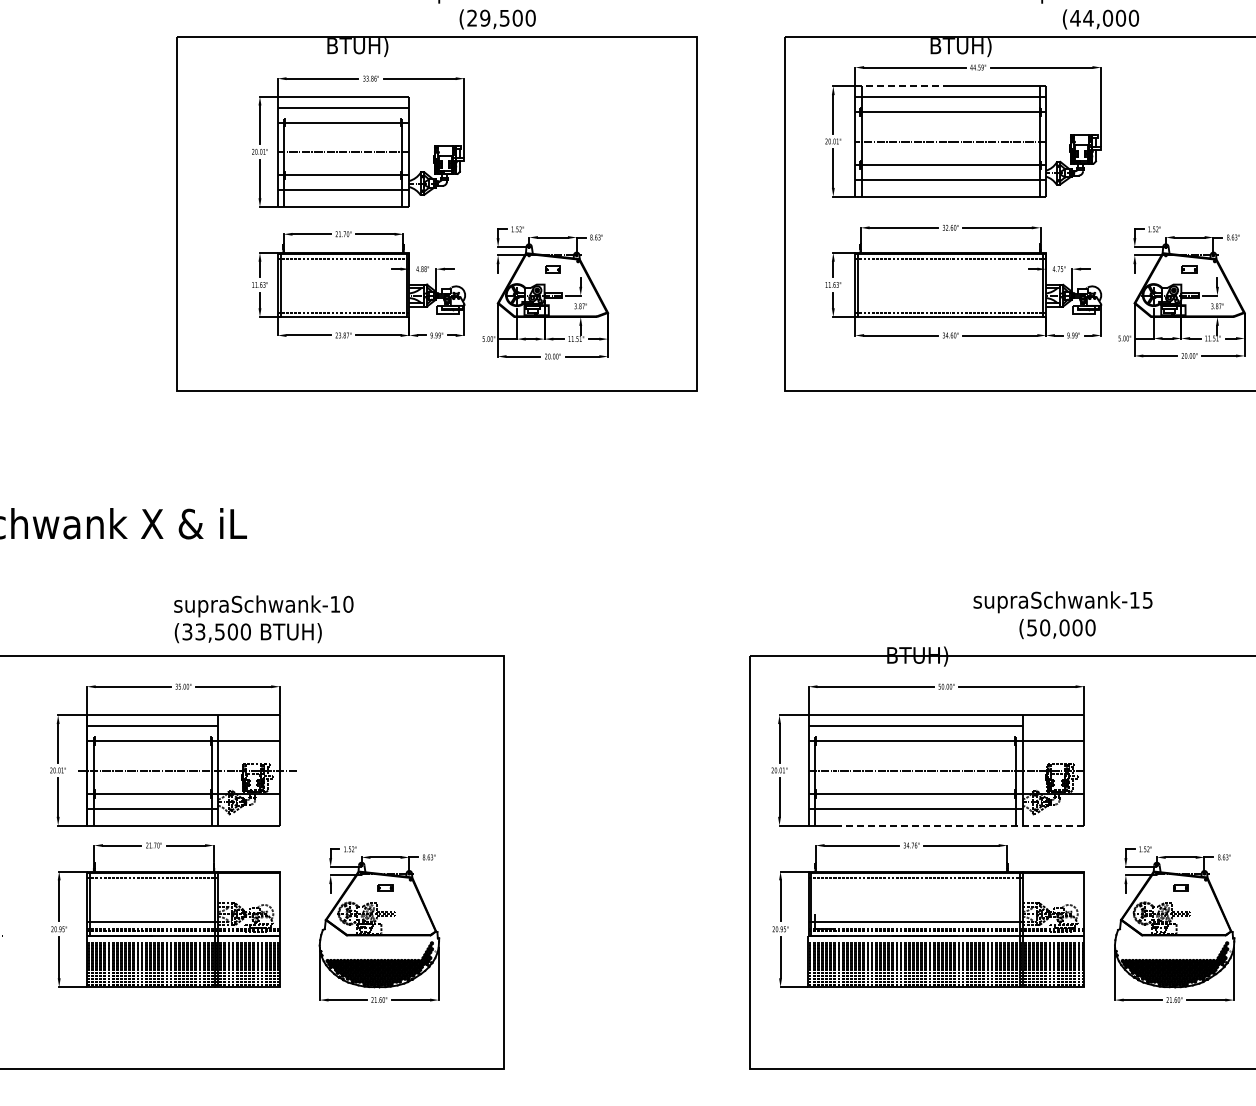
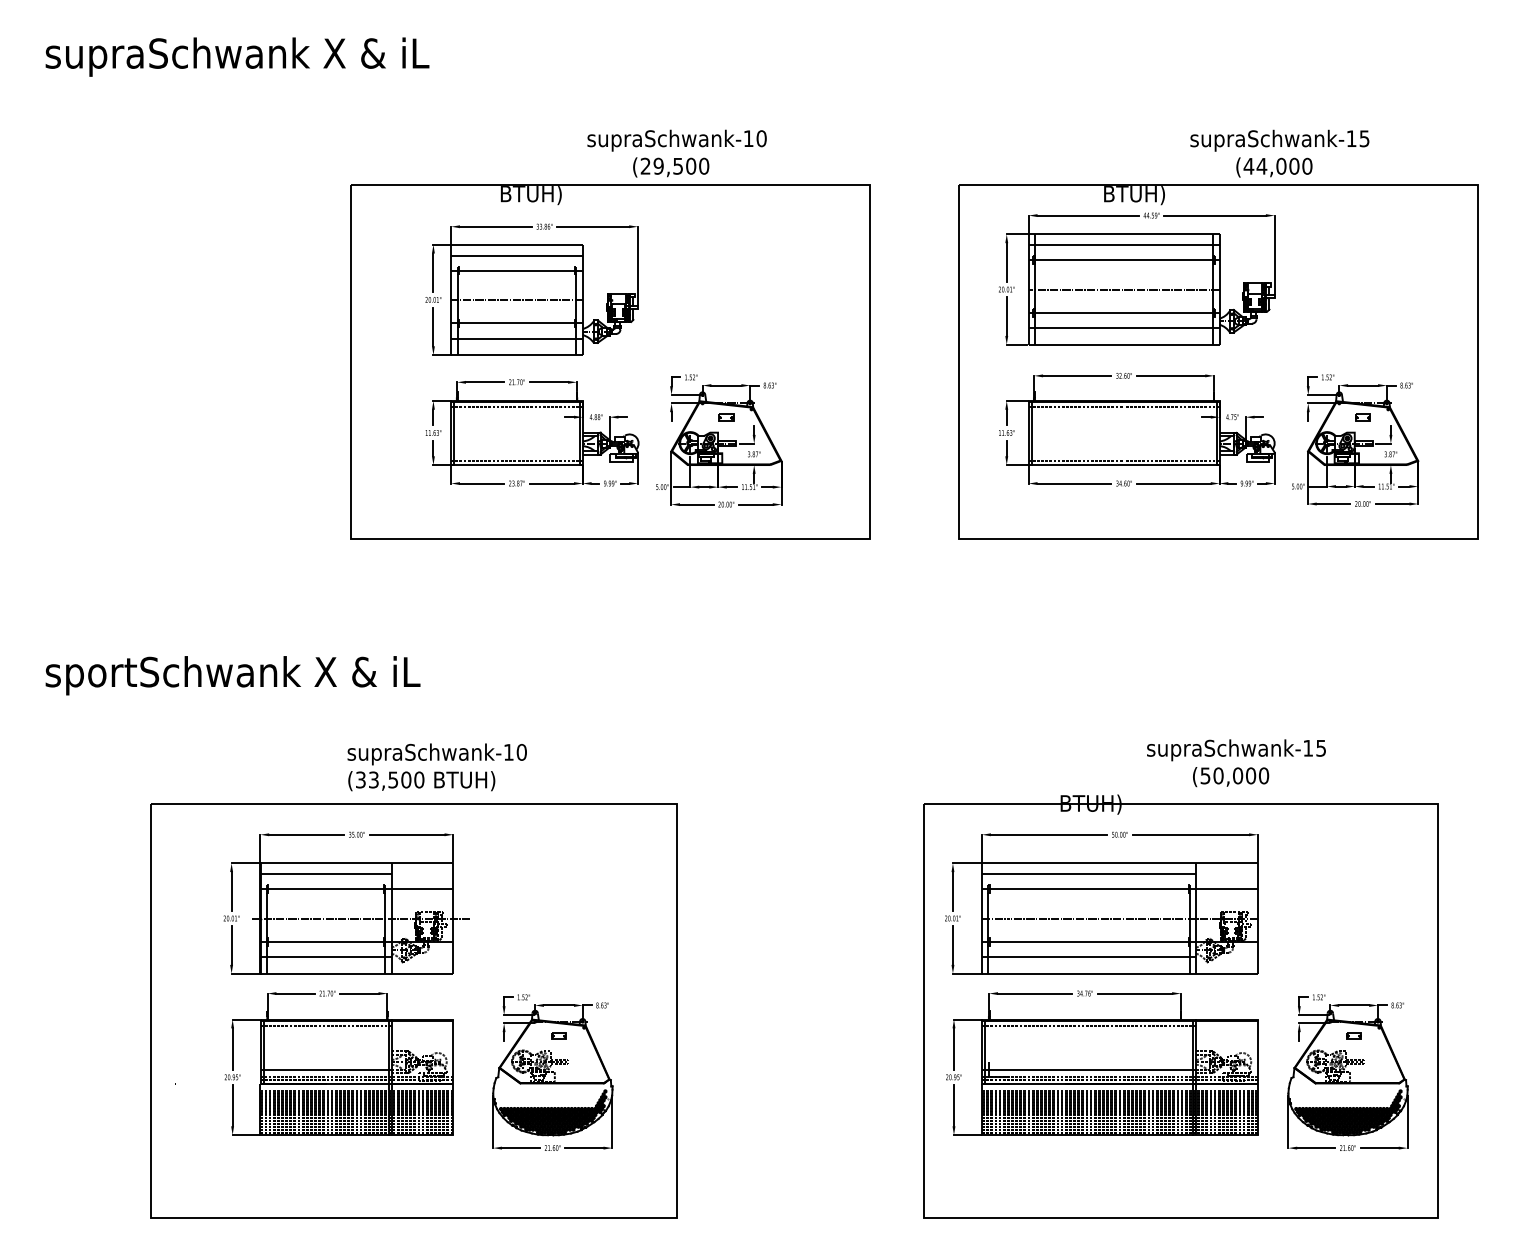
line: (903, 86) -> (1076, 234), dashed -> solid
line: (961, 825) -> (1134, 973), dashed -> solid

